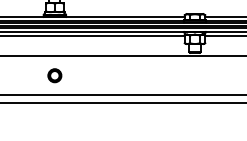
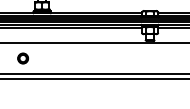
part: (54, 75) -> (22, 58), moved

